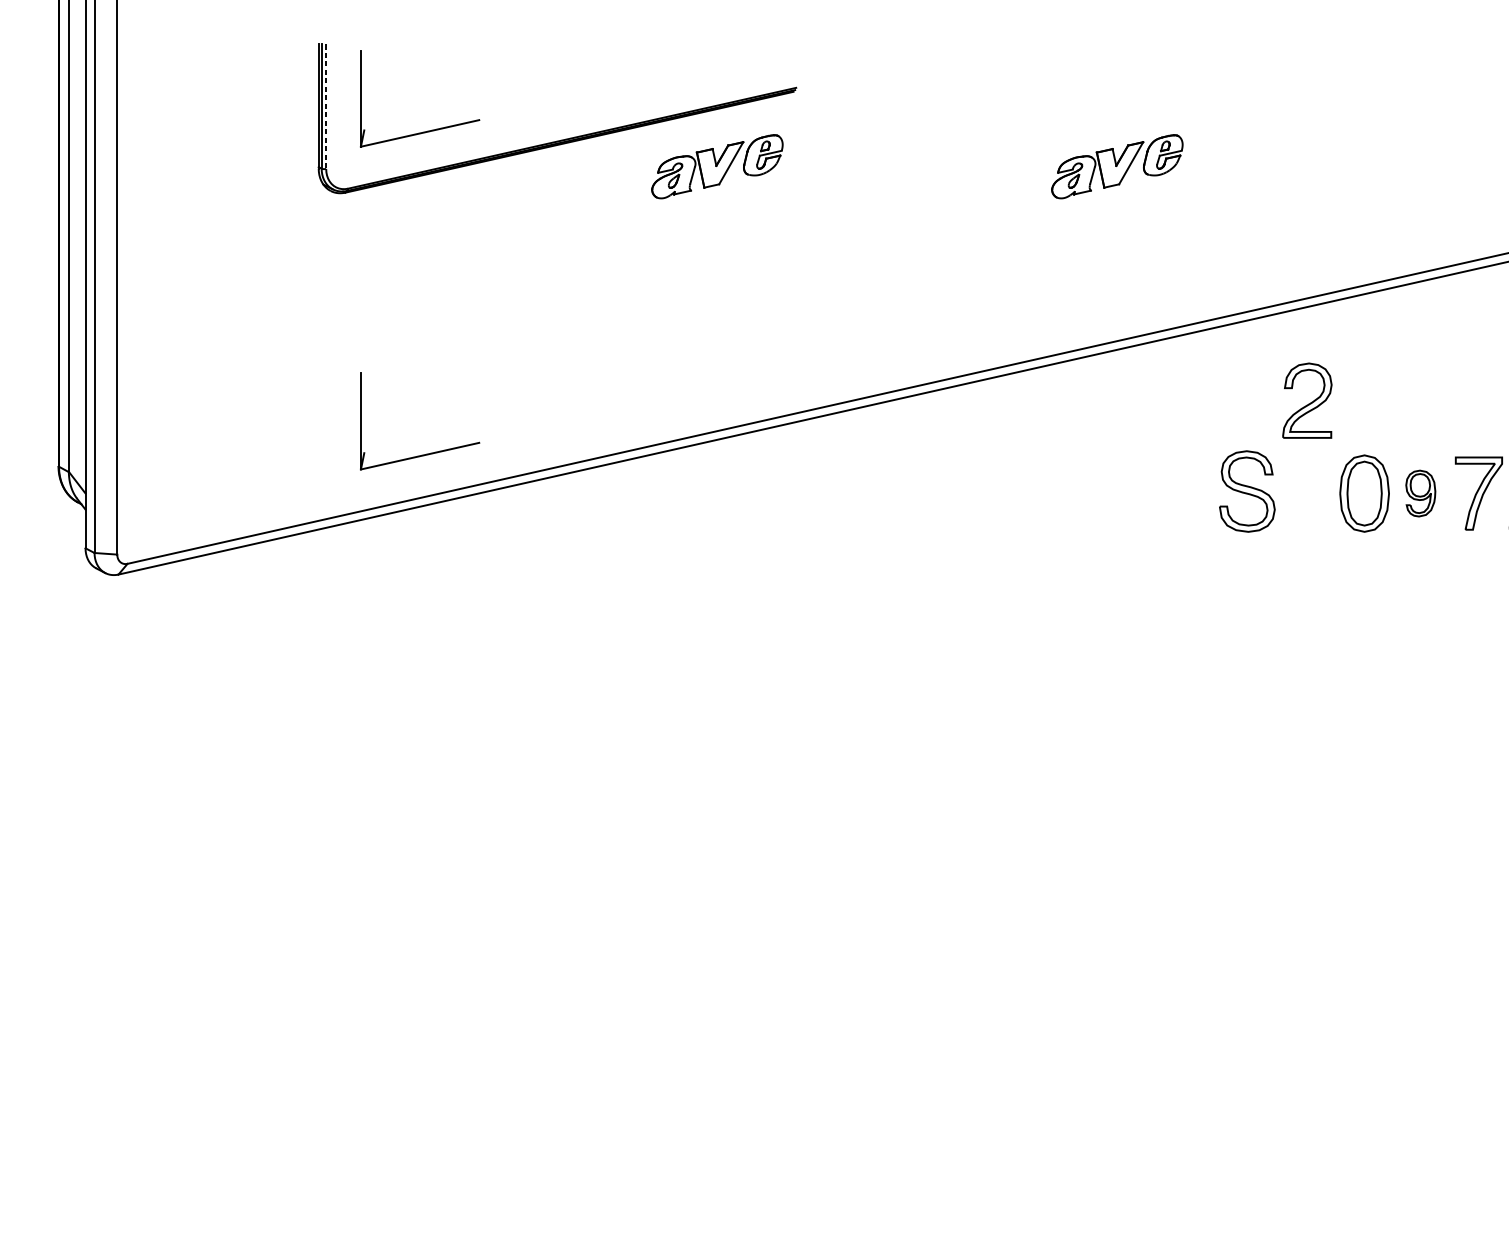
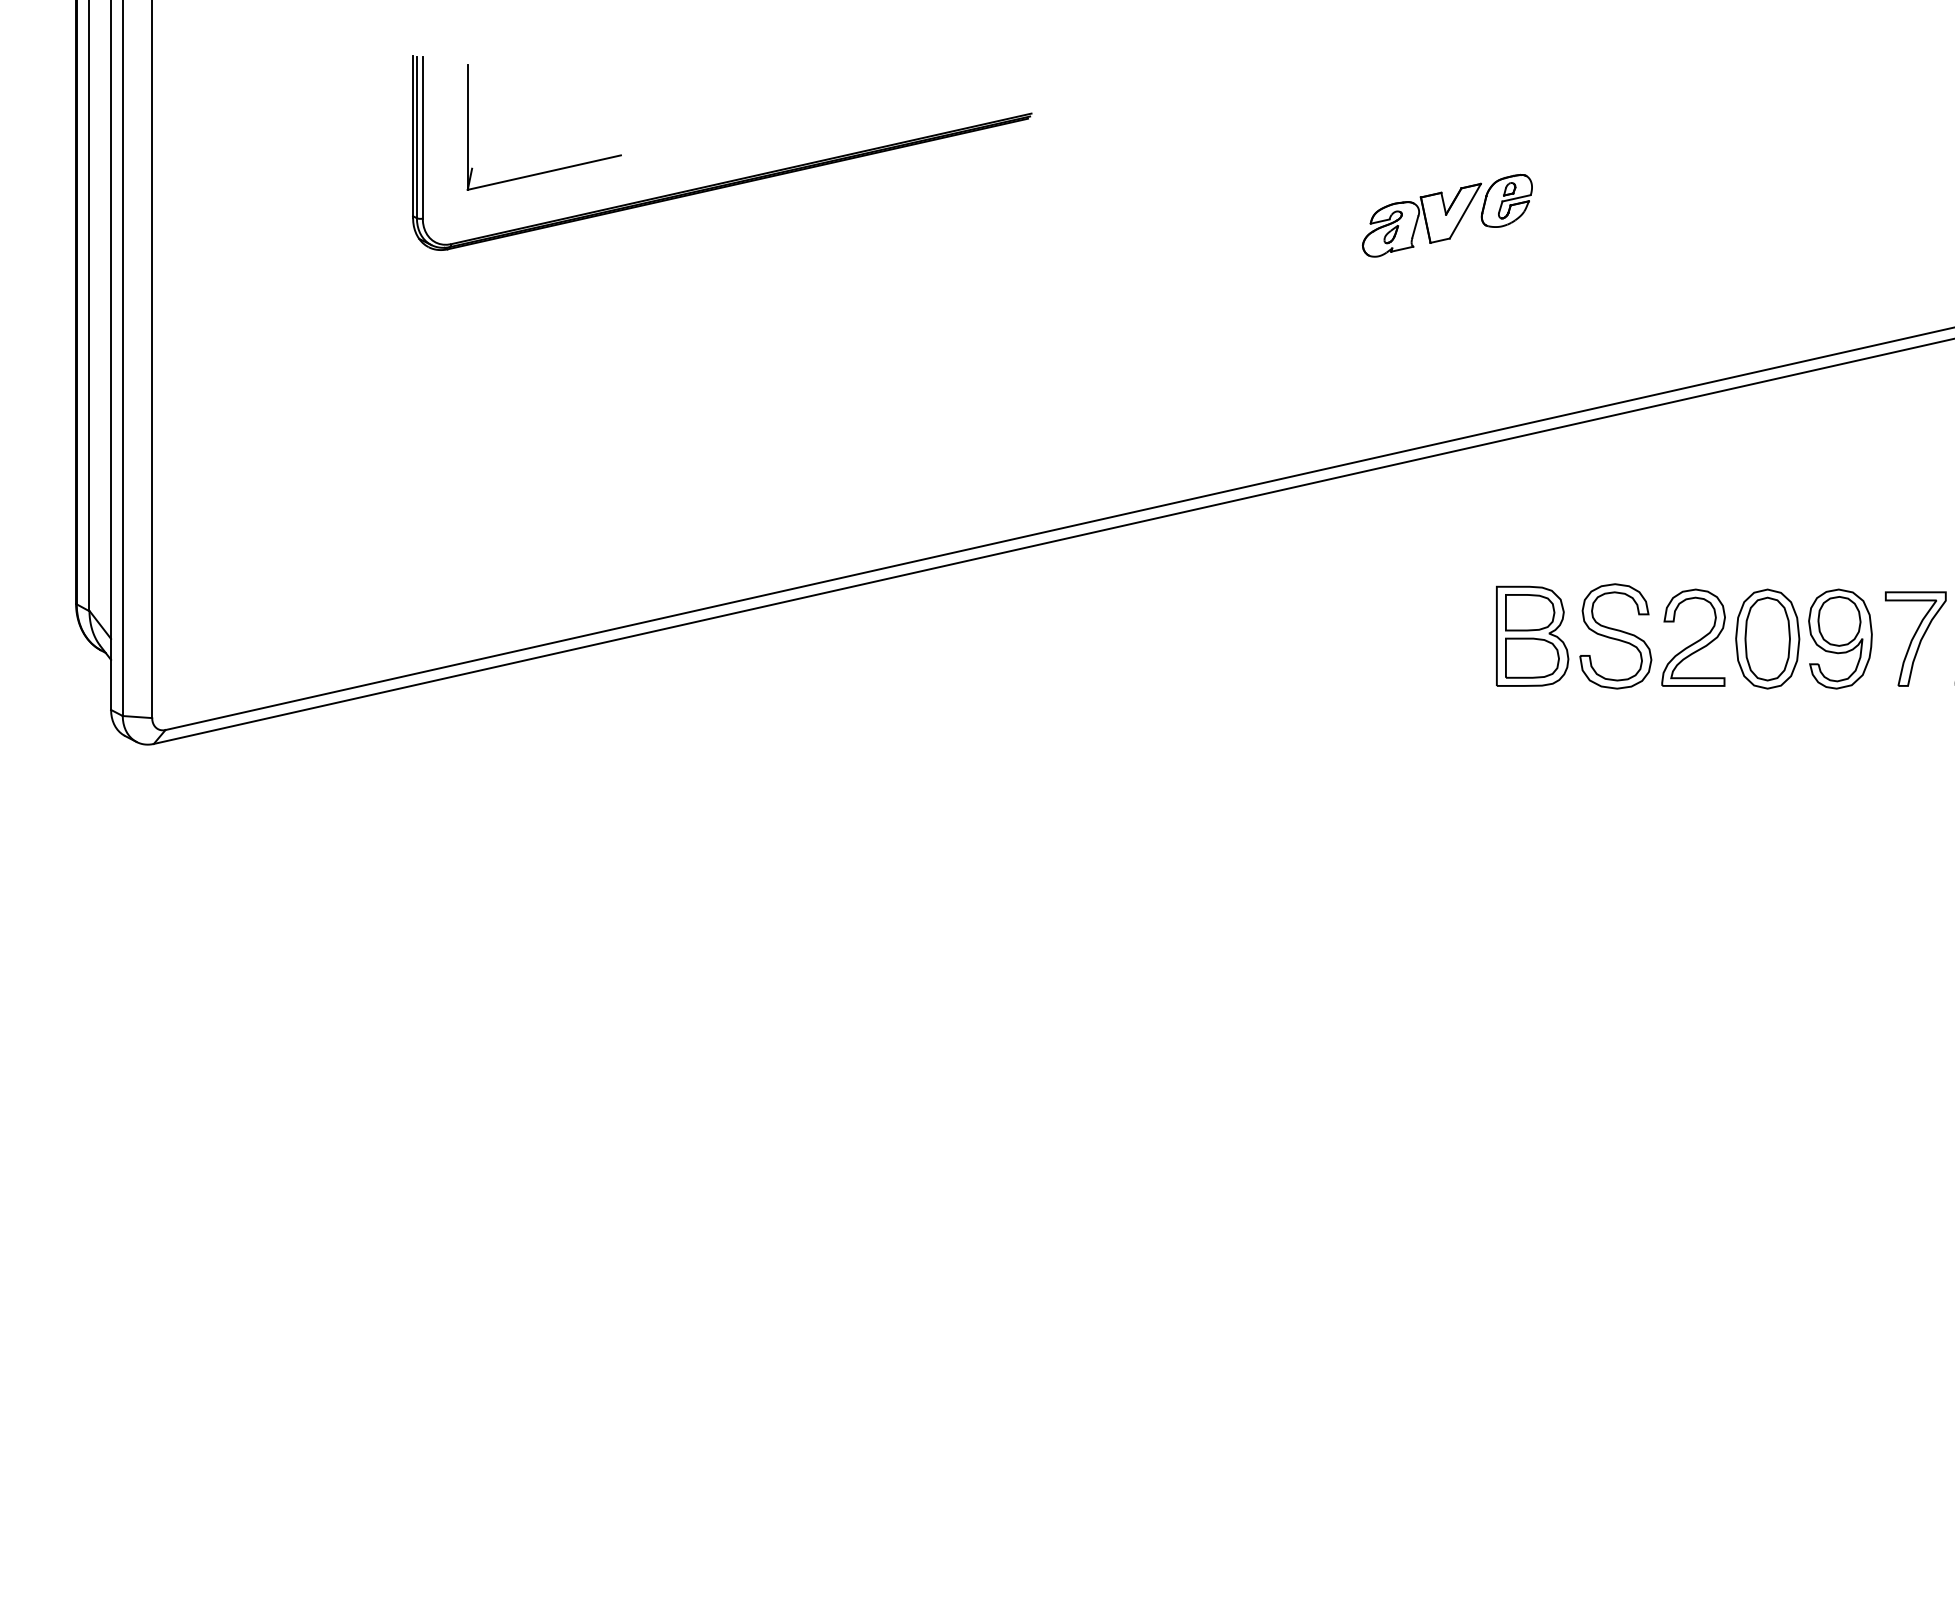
line: (325, 106) -> (422, 137), dashed -> solid
part: (717, 166) -> (929, 215), removed
part: (1307, 400) -> (1693, 637), moved
part: (426, 453) -> (552, 587), removed
part: (1183, 490) -> (1532, 635), added
part: (1420, 493) -> (1840, 638), size x1.67

